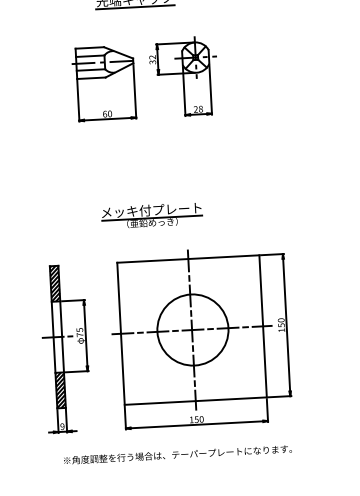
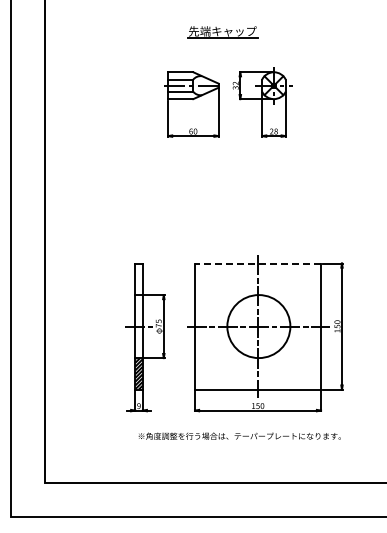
part: (151, 215) -> (227, 223), removed
line: (187, 259) -> (257, 263), solid -> dashed
hatch: (54, 284) -> (138, 279), removed

